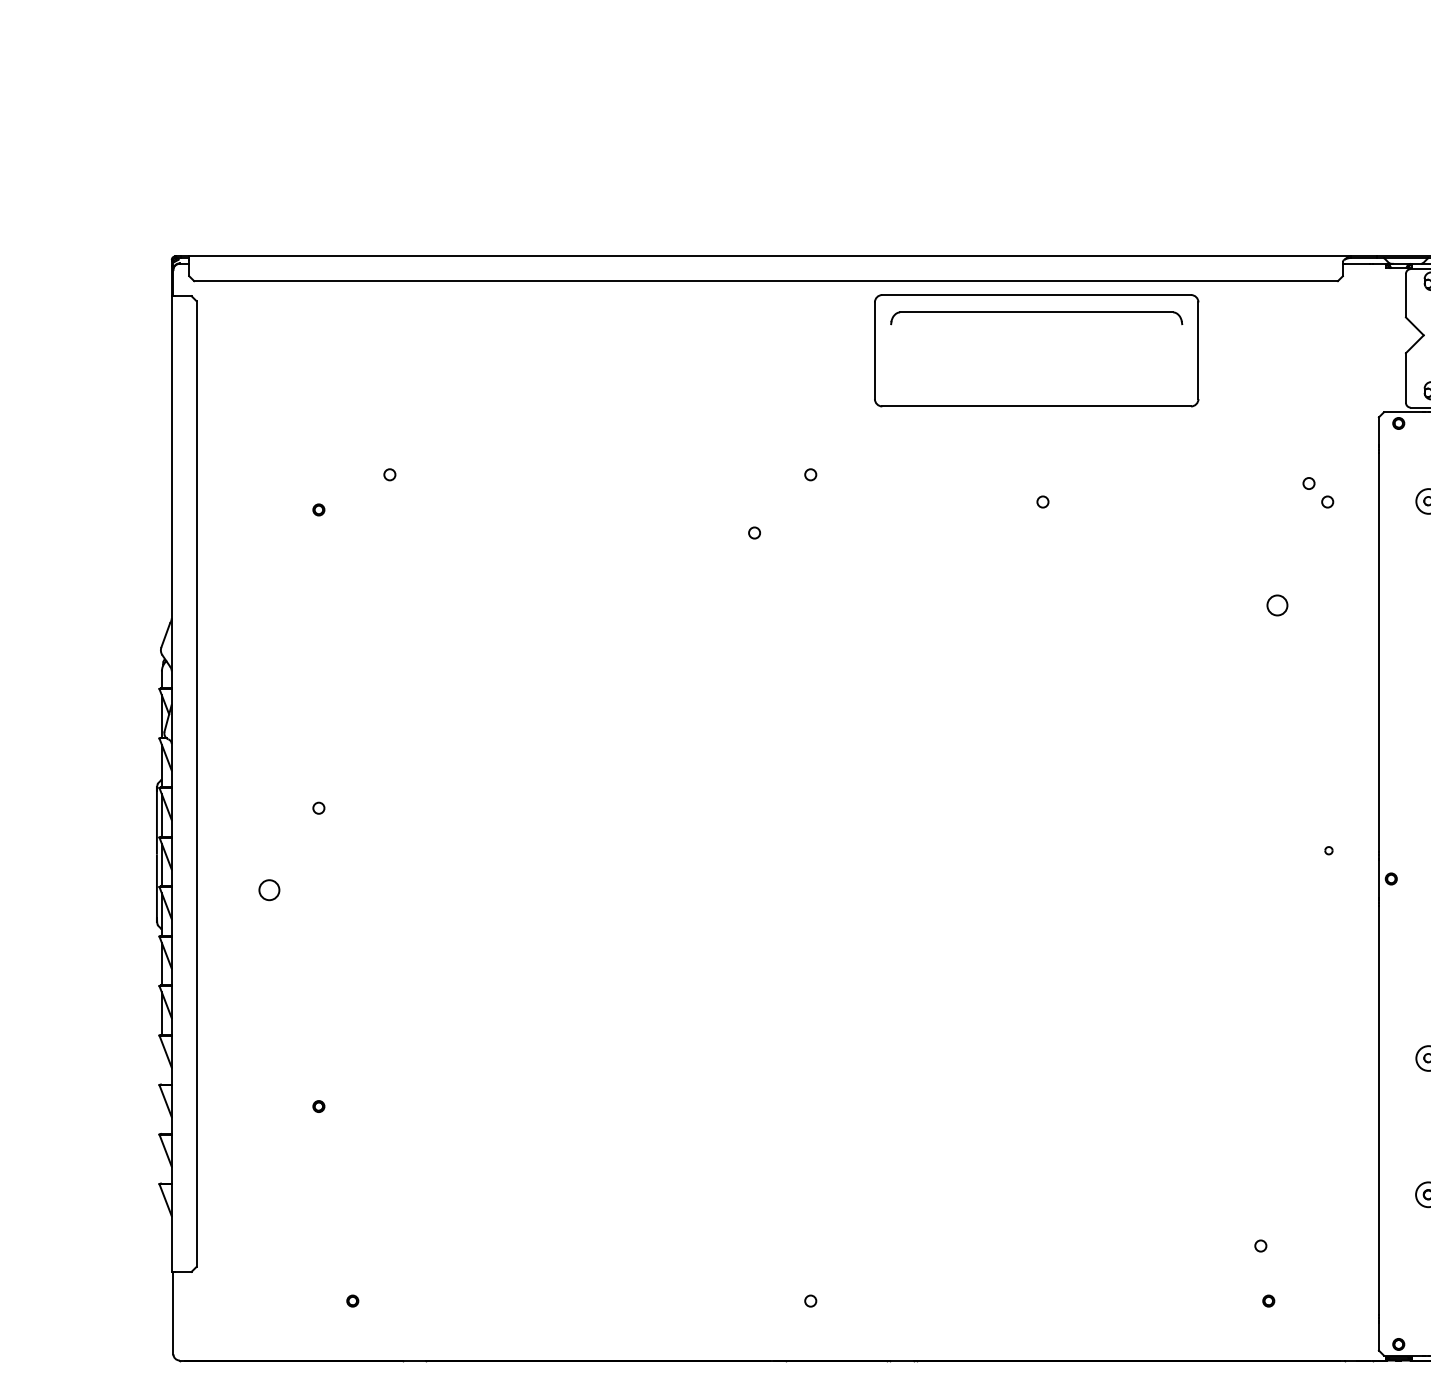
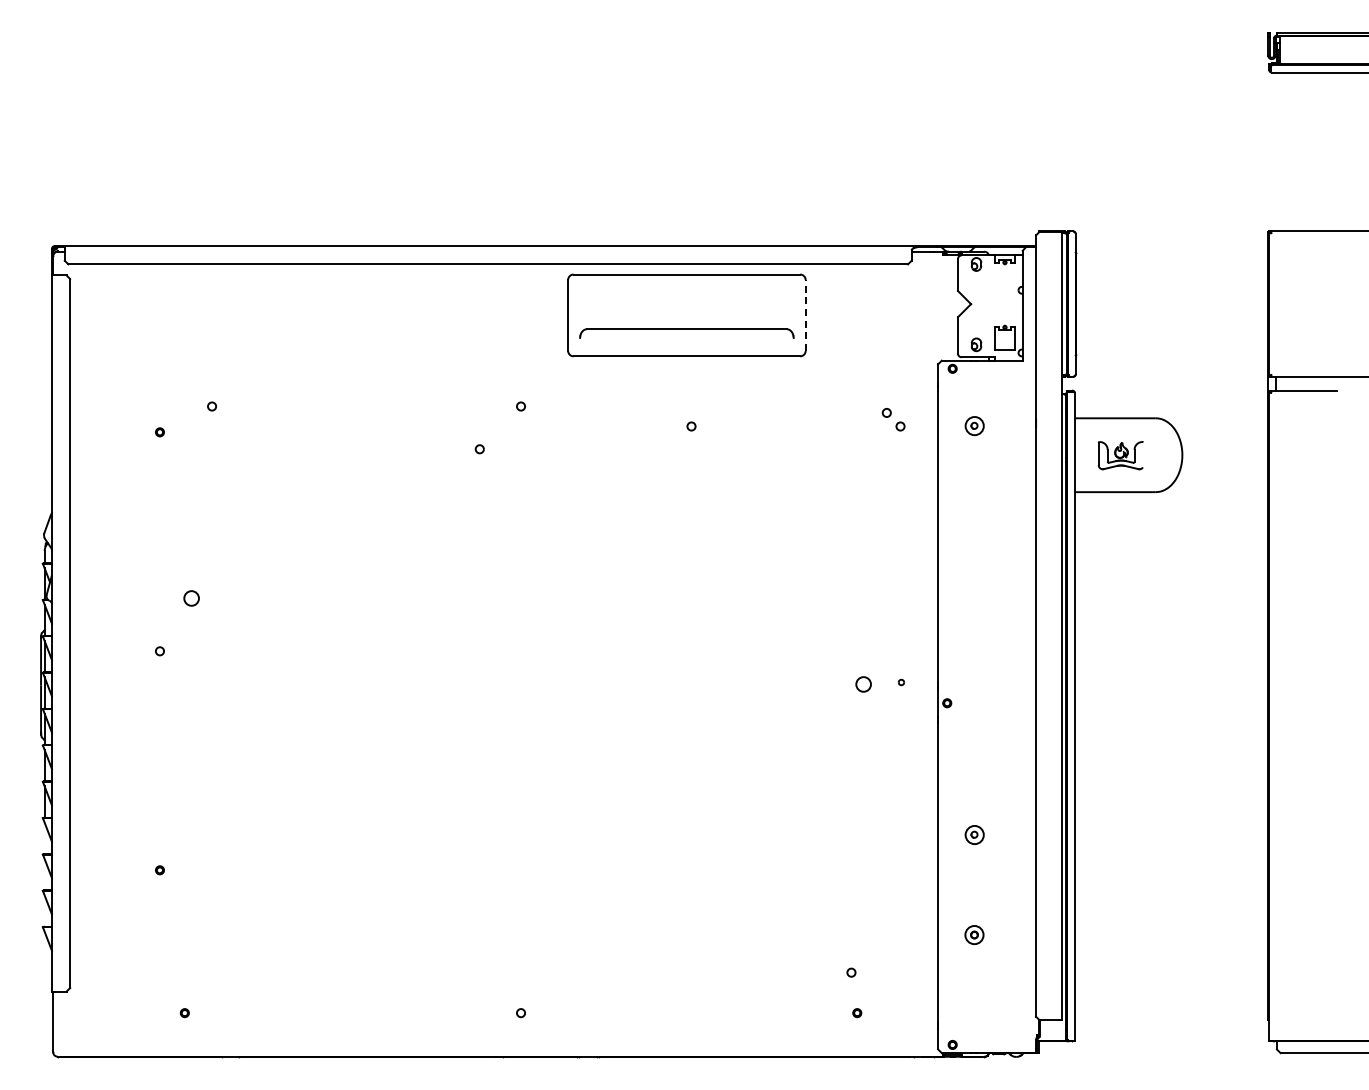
part: (1036, 318) -> (686, 333), moved
line: (1198, 349) -> (805, 314), solid -> dashed
circle: (1277, 605) -> (863, 684), moved
circle: (269, 890) -> (191, 598), moved

